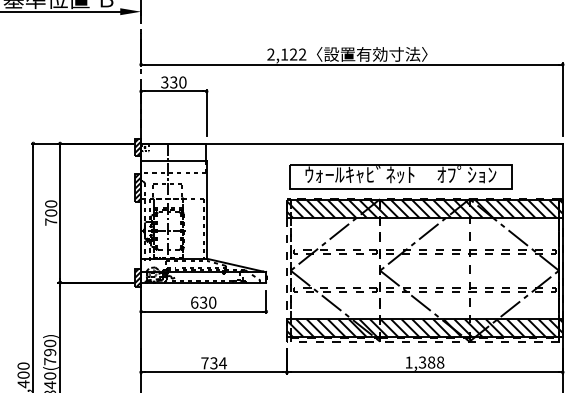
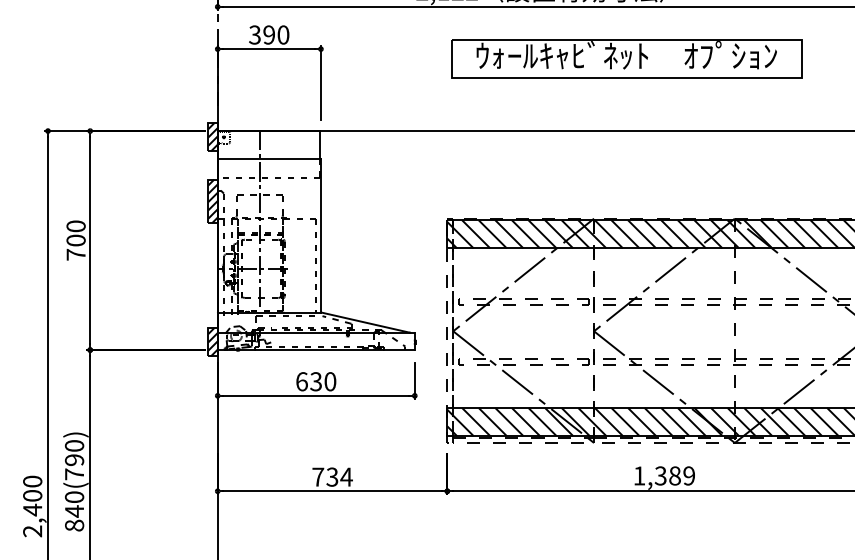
text: (173, 82) -> (268, 34), 330 -> 390
part: (400, 176) -> (626, 58), moved
text: (440, 362) -> (689, 475), 1,388 -> 1,389

